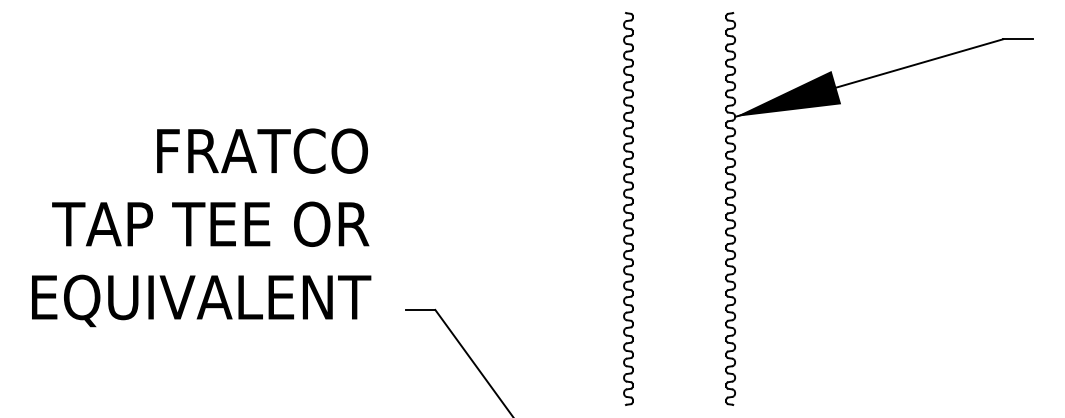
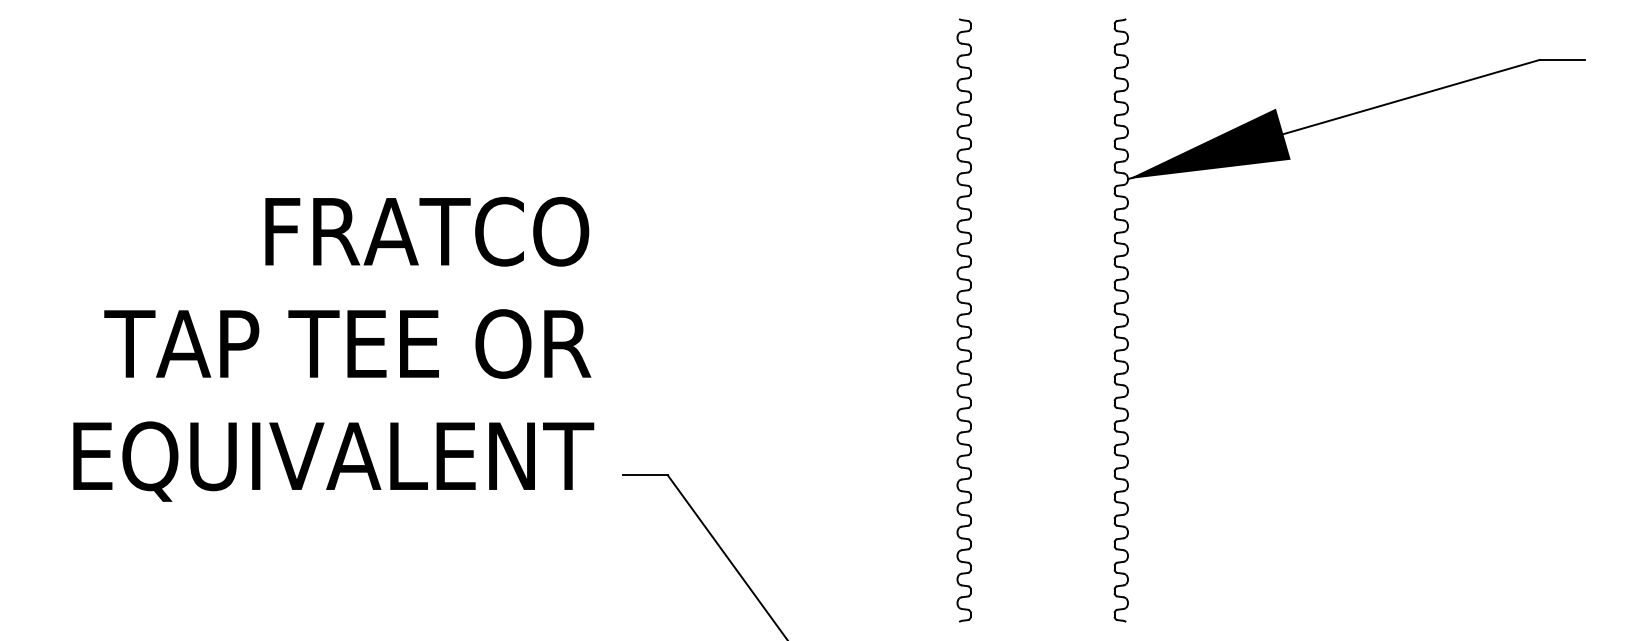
text: (201, 227) -> (333, 348), moved

